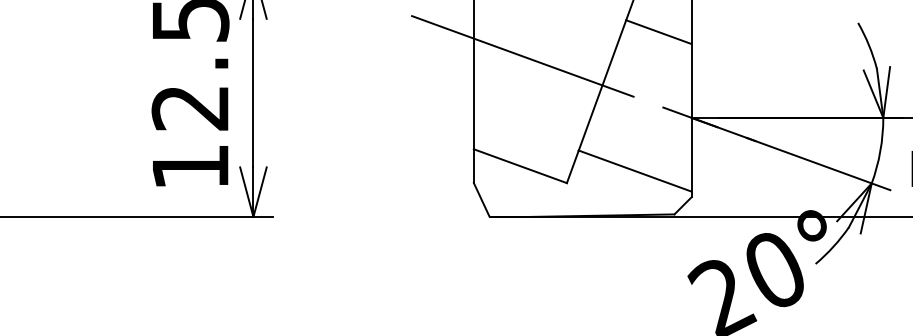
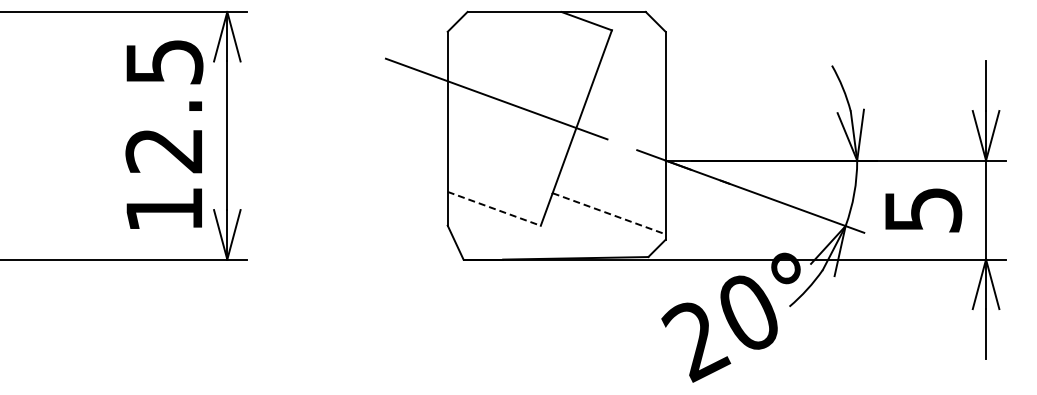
line: (658, 31) -> (632, 74), removed
line: (520, 165) -> (494, 208), solid -> dashed
line: (635, 170) -> (609, 213), solid -> dashed

